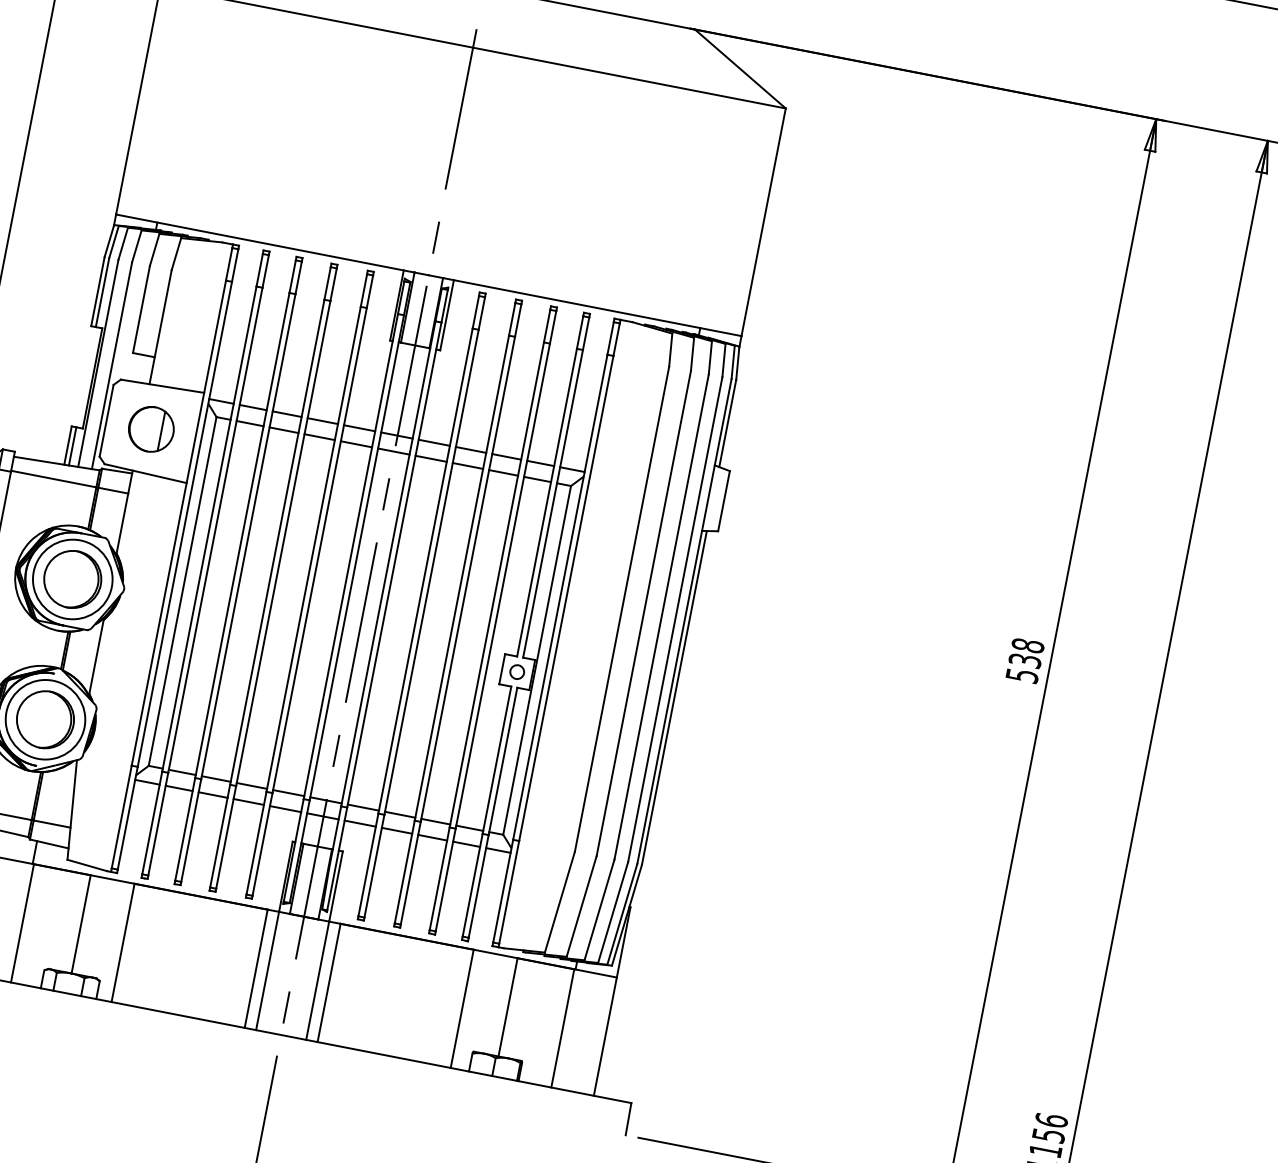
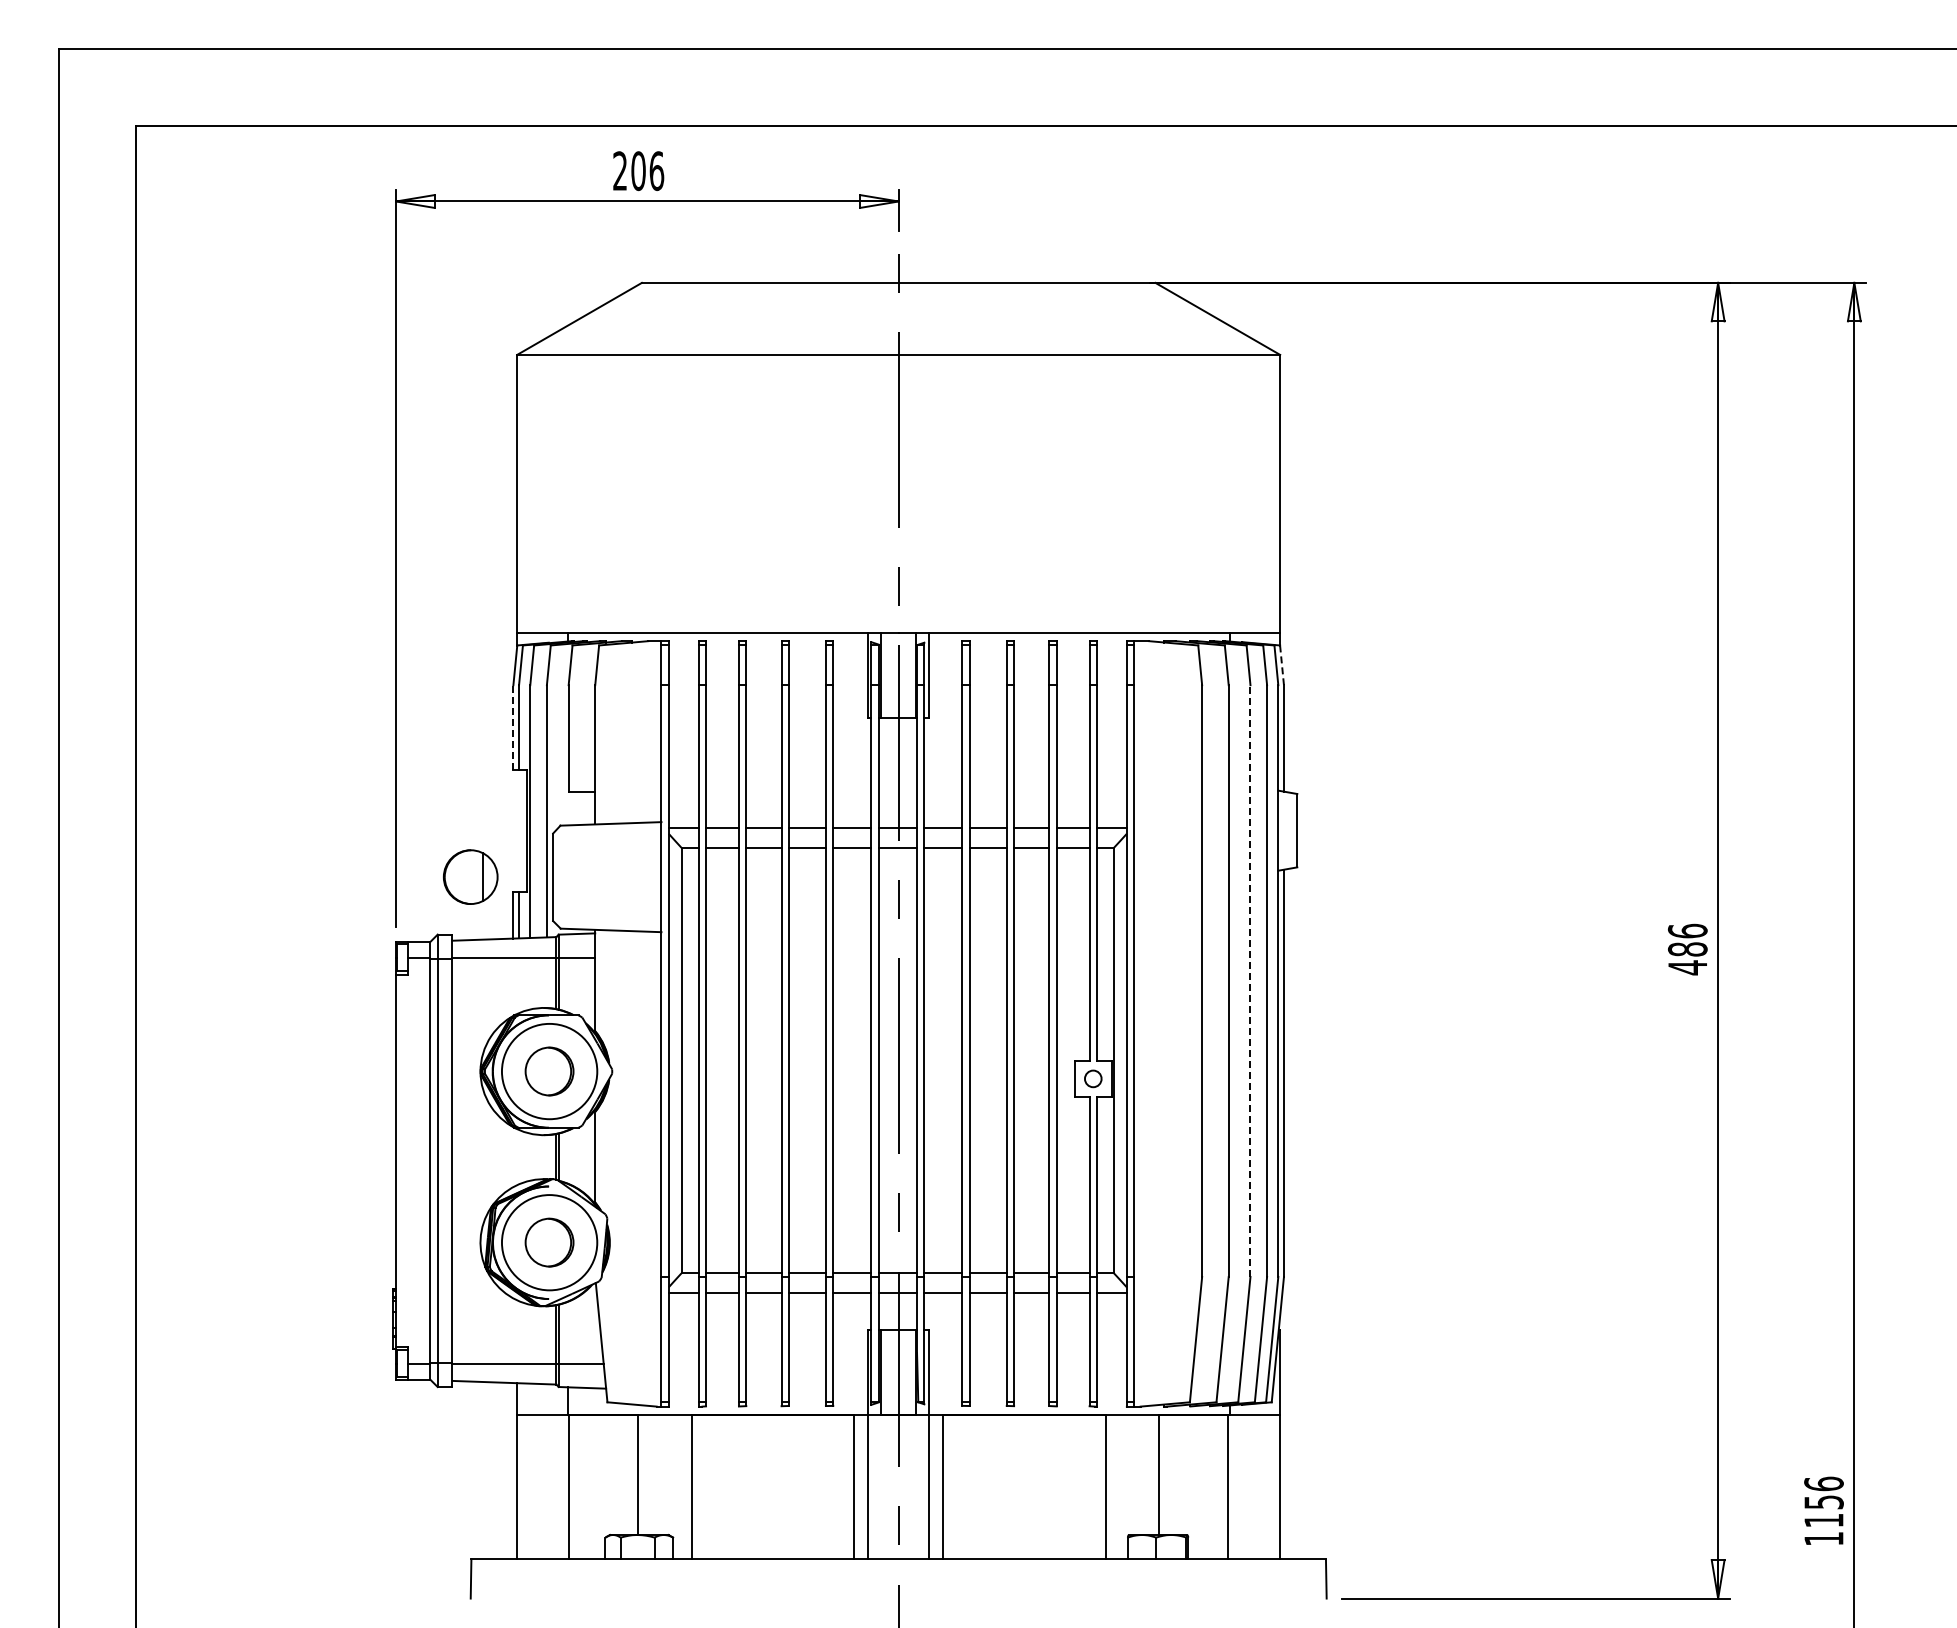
line: (98, 290) -> (513, 726), solid -> dashed
line: (738, 363) -> (1282, 665), solid -> dashed
part: (151, 428) -> (470, 876), moved
part: (72, 579) -> (549, 1071), size x0.7
line: (661, 617) -> (1250, 981), solid -> dashed
text: (1024, 660) -> (1687, 949), 538 -> 486
part: (45, 719) -> (549, 1242), size x0.7

